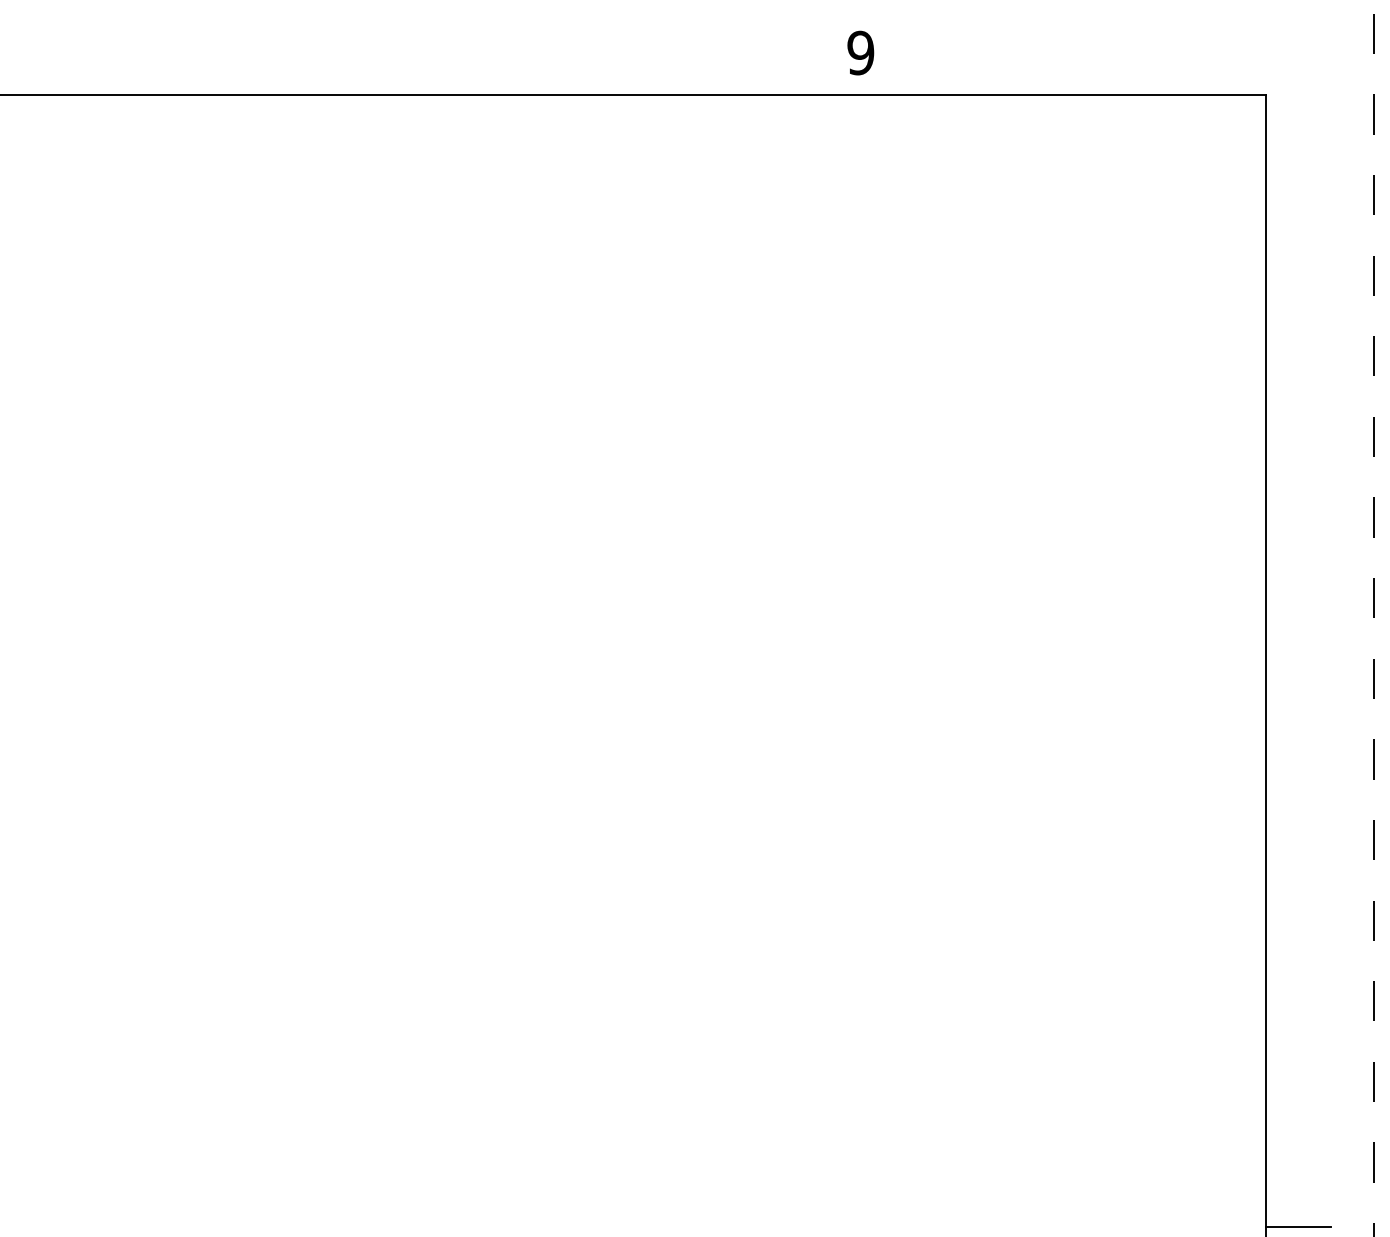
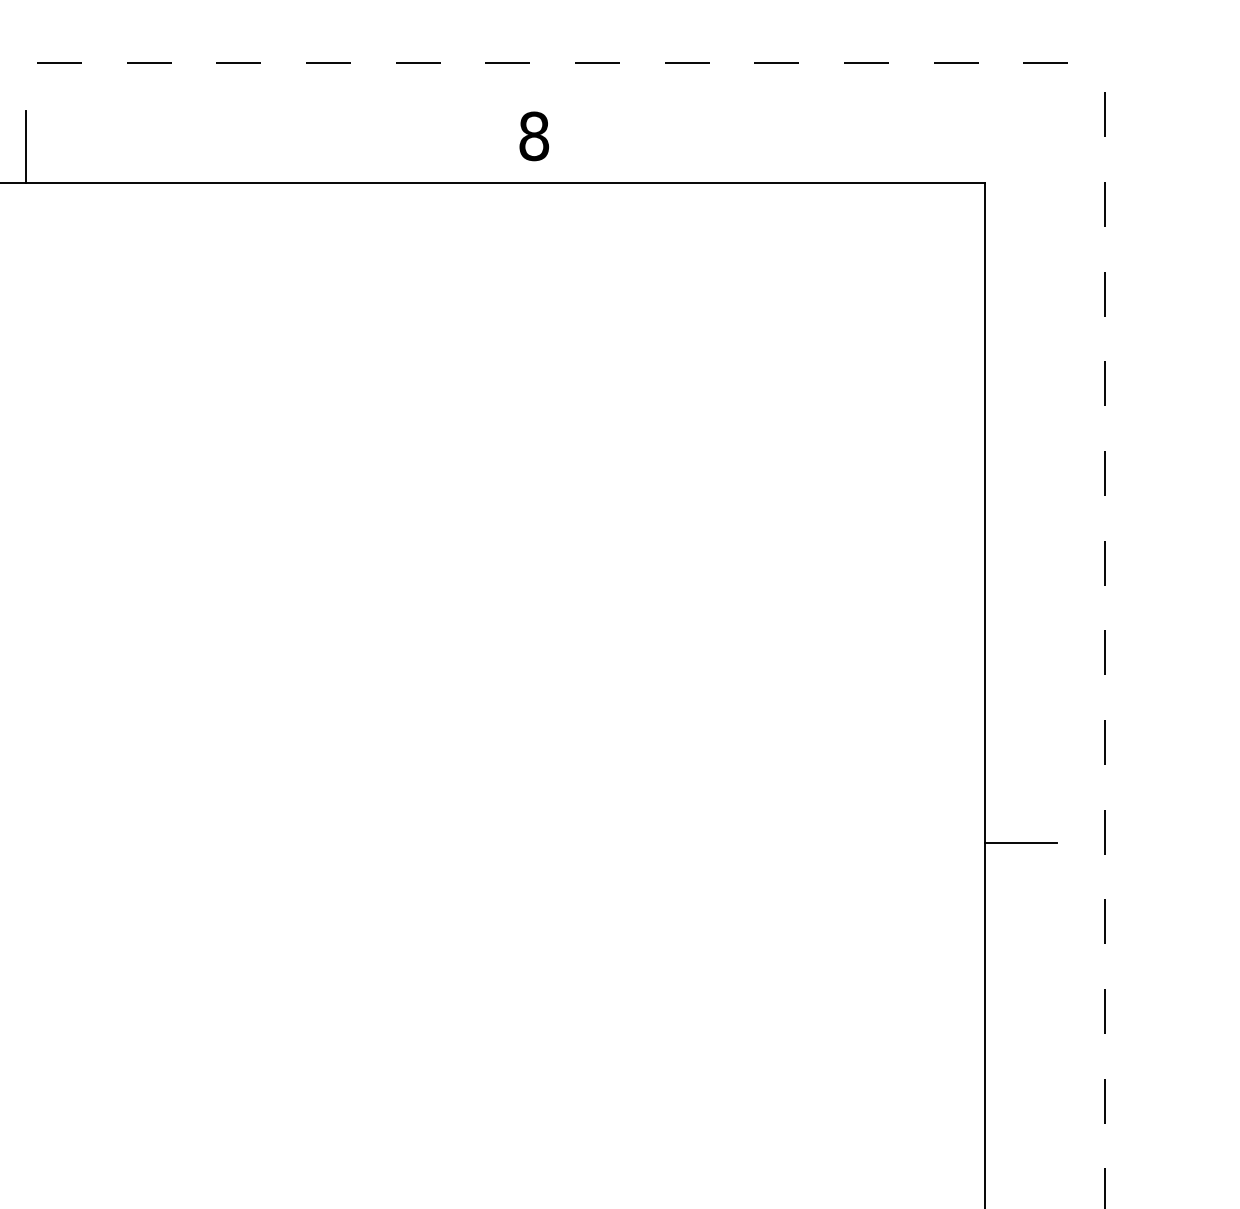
text: (860, 52) -> (533, 135), 9 -> 8
line: (403, 62) -> (25, 146), added
line: (1298, 688) -> (1020, 842), added

